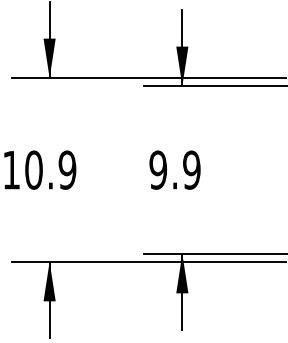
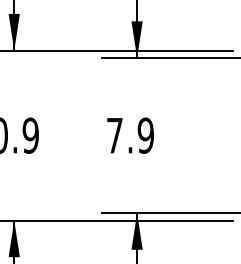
text: (158, 169) -> (115, 135), 9.9 -> 7.9

